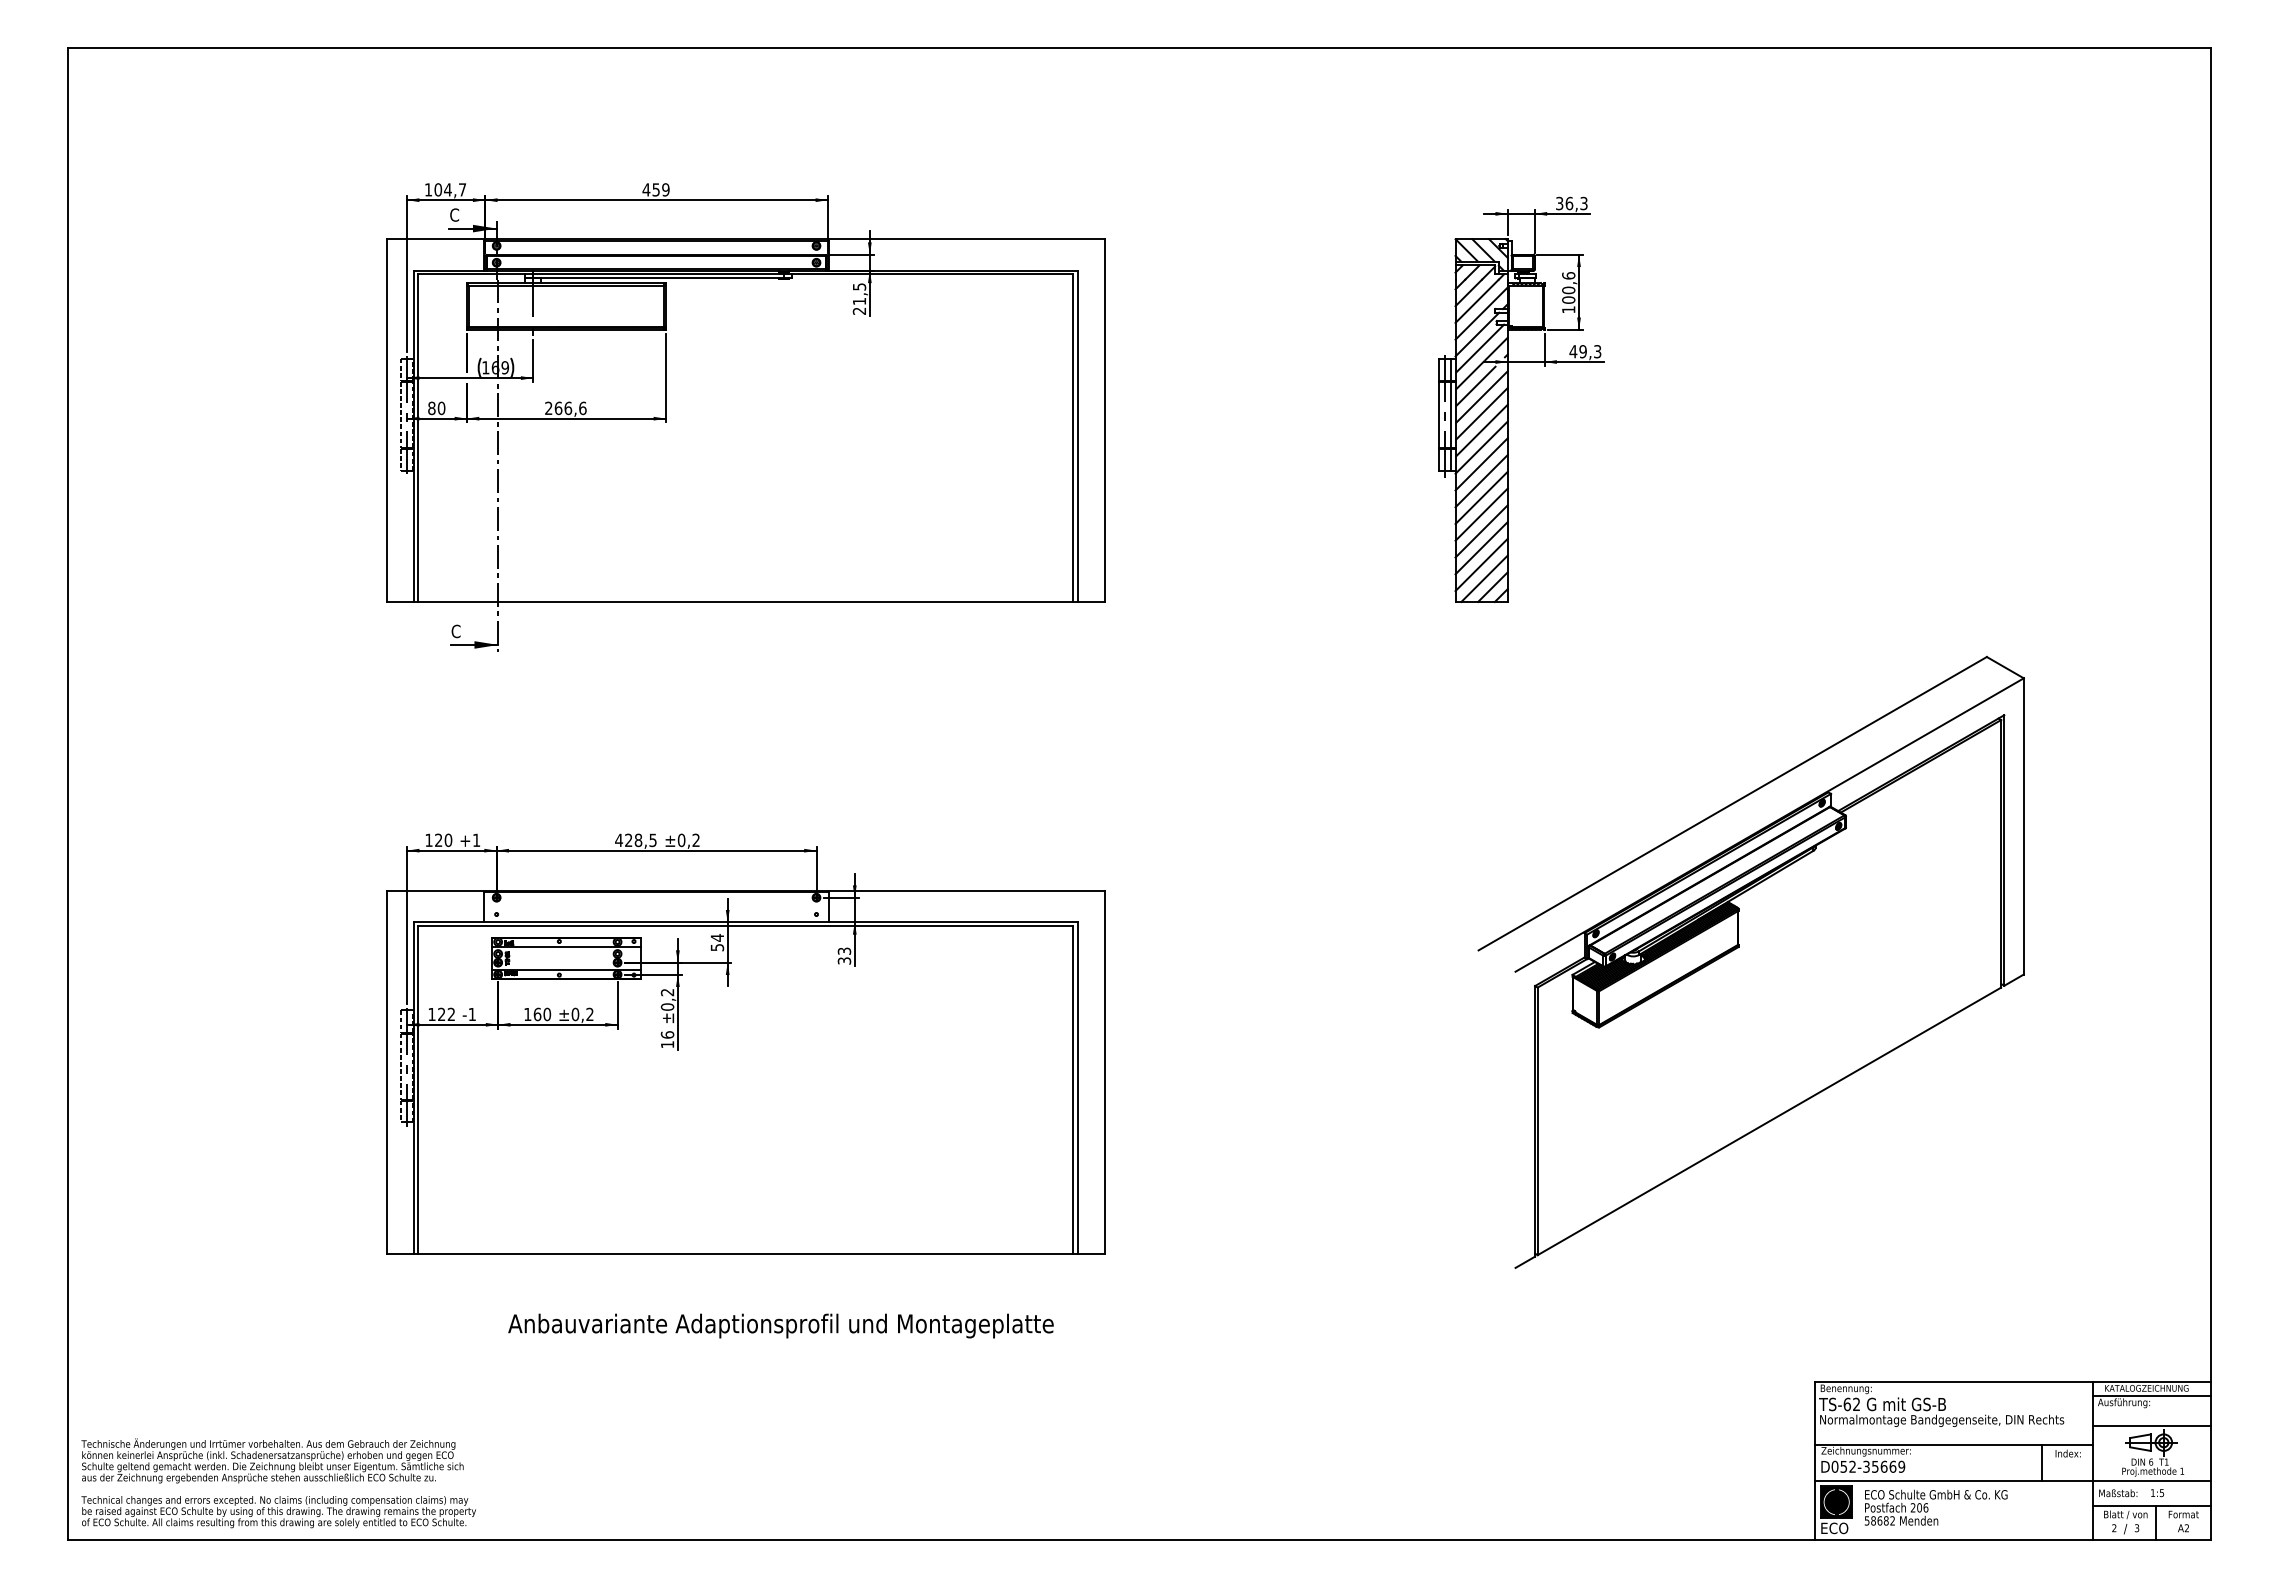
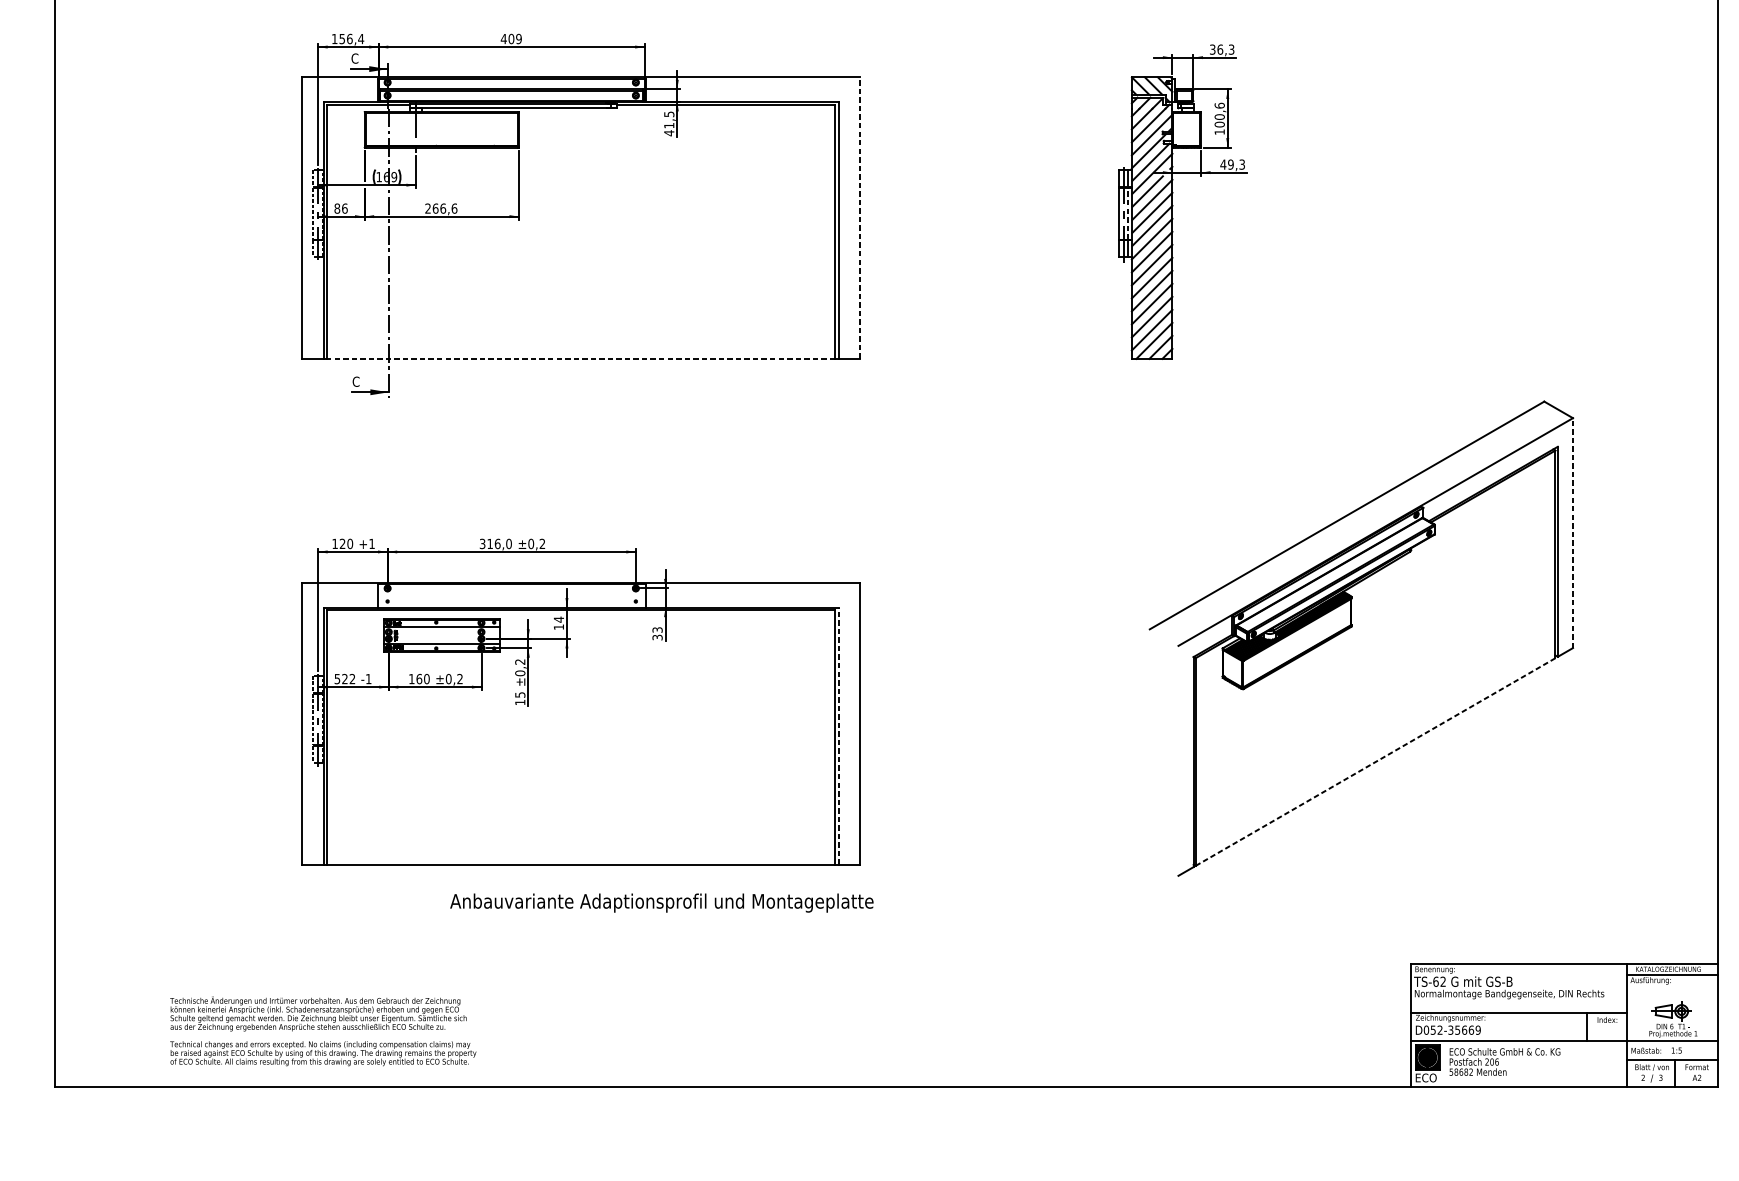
text: (450, 189) -> (351, 38), 104,7 -> 156,4
text: (655, 189) -> (510, 38), 459 -> 409
text: (858, 311) -> (668, 133), 21,5 -> 41,5
text: (441, 407) -> (344, 207), 80 -> 86
line: (1450, 414) -> (1127, 213), solid -> dashed
line: (1105, 420) -> (860, 218), solid -> dashed
line: (745, 601) -> (580, 358), solid -> dashed
line: (2023, 825) -> (1572, 532), solid -> dashed
text: (635, 840) -> (495, 544), 428,5 -> 316,0
text: (717, 947) -> (559, 627), 54 -> 14
text: (431, 1014) -> (337, 679), 122 -> 522
text: (667, 1034) -> (520, 694), 16 -> 15
line: (1077, 1088) -> (838, 736), solid -> dashed
line: (1769, 1121) -> (1375, 762), solid -> dashed
text: (780, 1325) -> (661, 902), moved
line: (2151, 1426) -> (1672, 998), removed
text: (278, 1483) -> (323, 1031), moved

